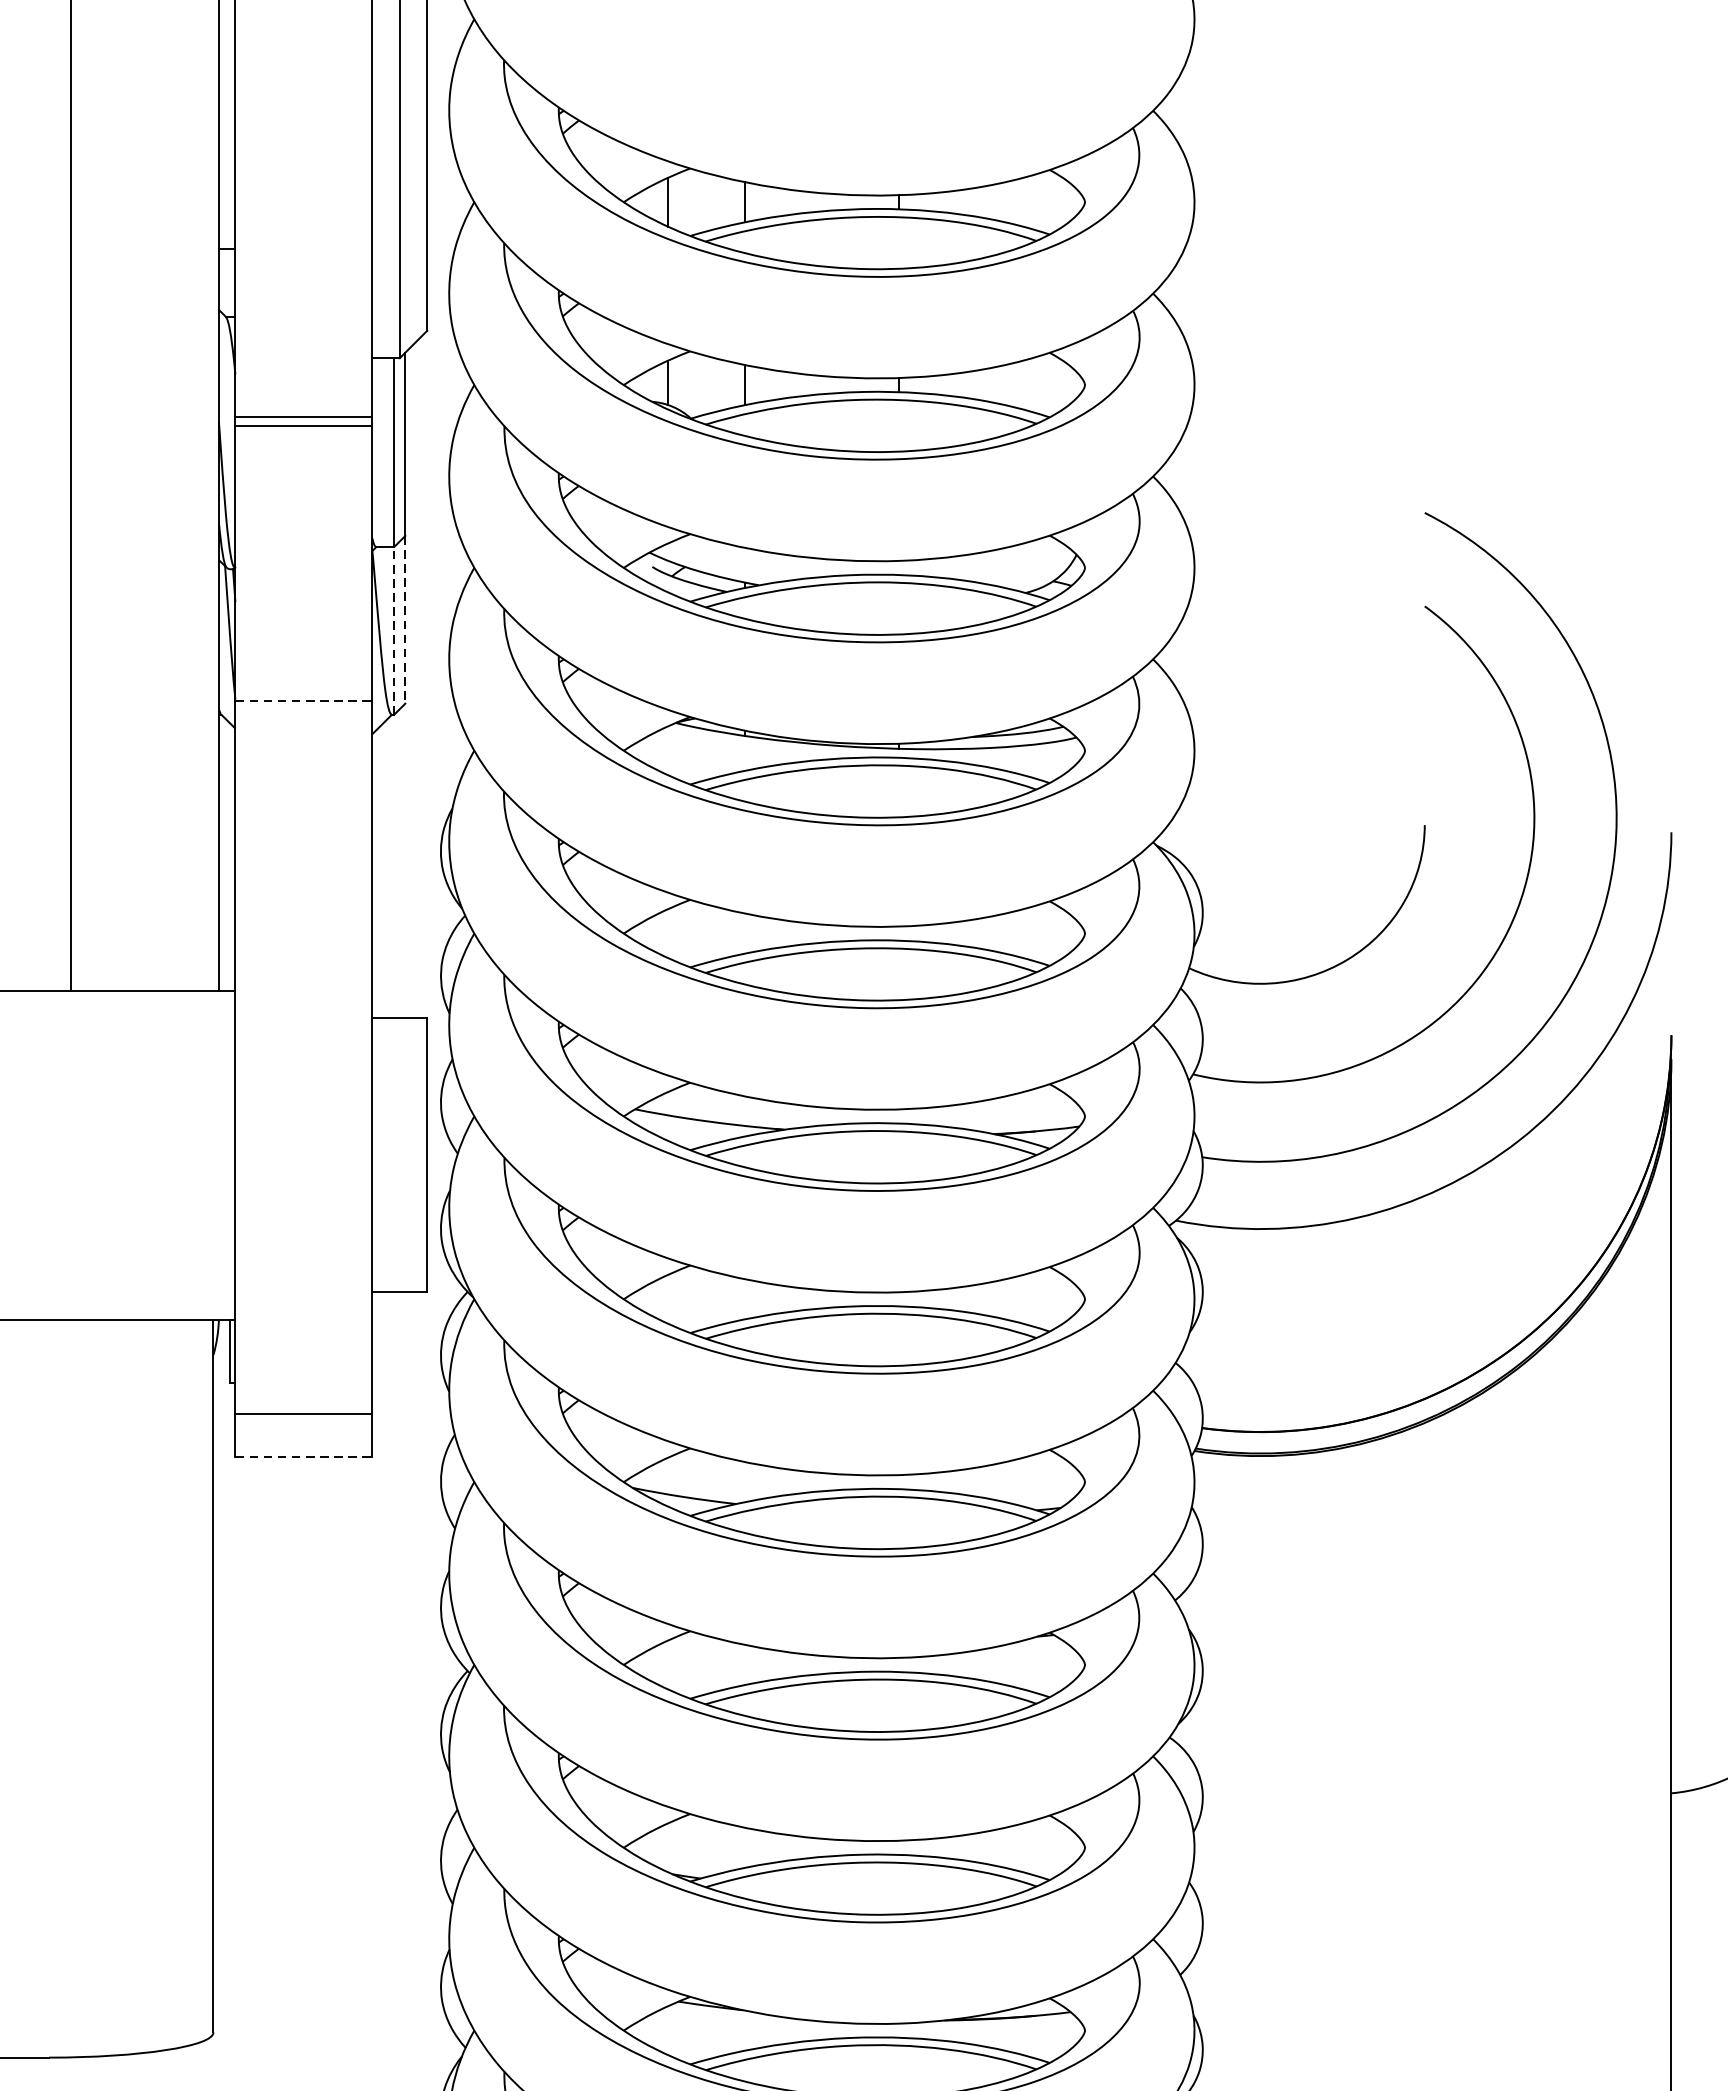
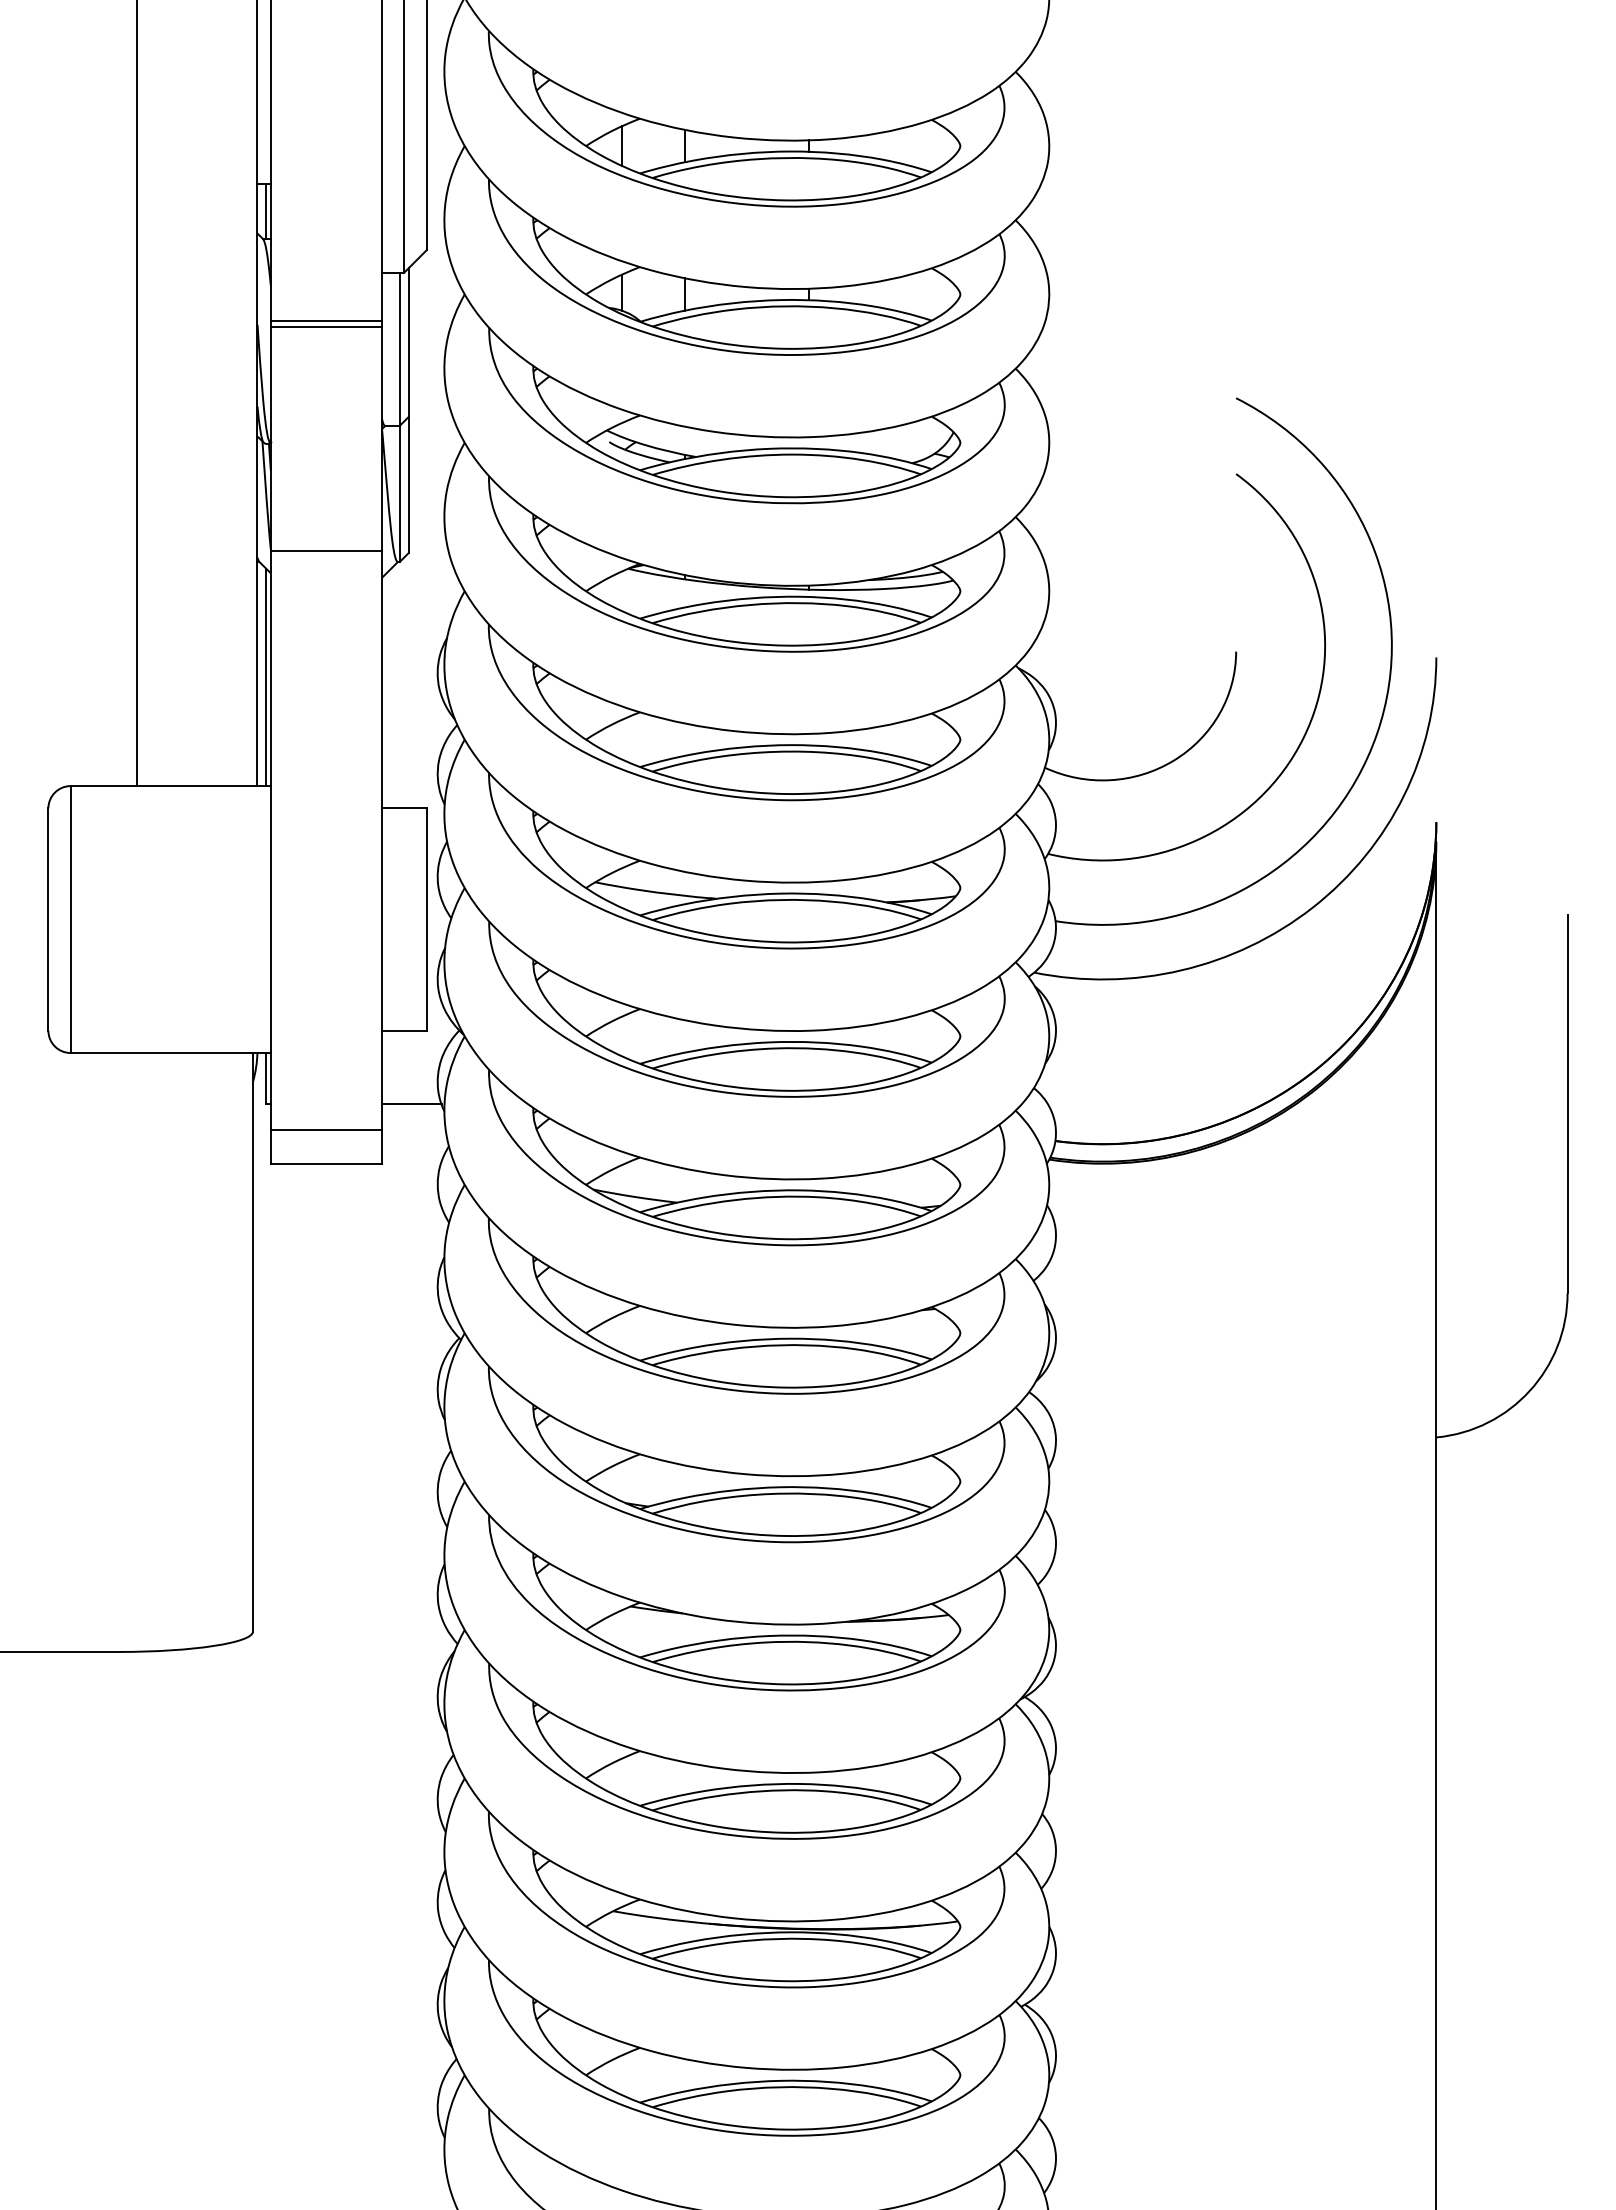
line: (230, 281) -> (266, 210), added
line: (405, 620) -> (408, 485), dashed -> solid
line: (393, 630) -> (399, 493), dashed -> solid
line: (303, 700) -> (326, 550), dashed -> solid
line: (230, 857) -> (266, 677), added
line: (408, 1383) -> (411, 1104), added
line: (303, 1457) -> (326, 1164), dashed -> solid

